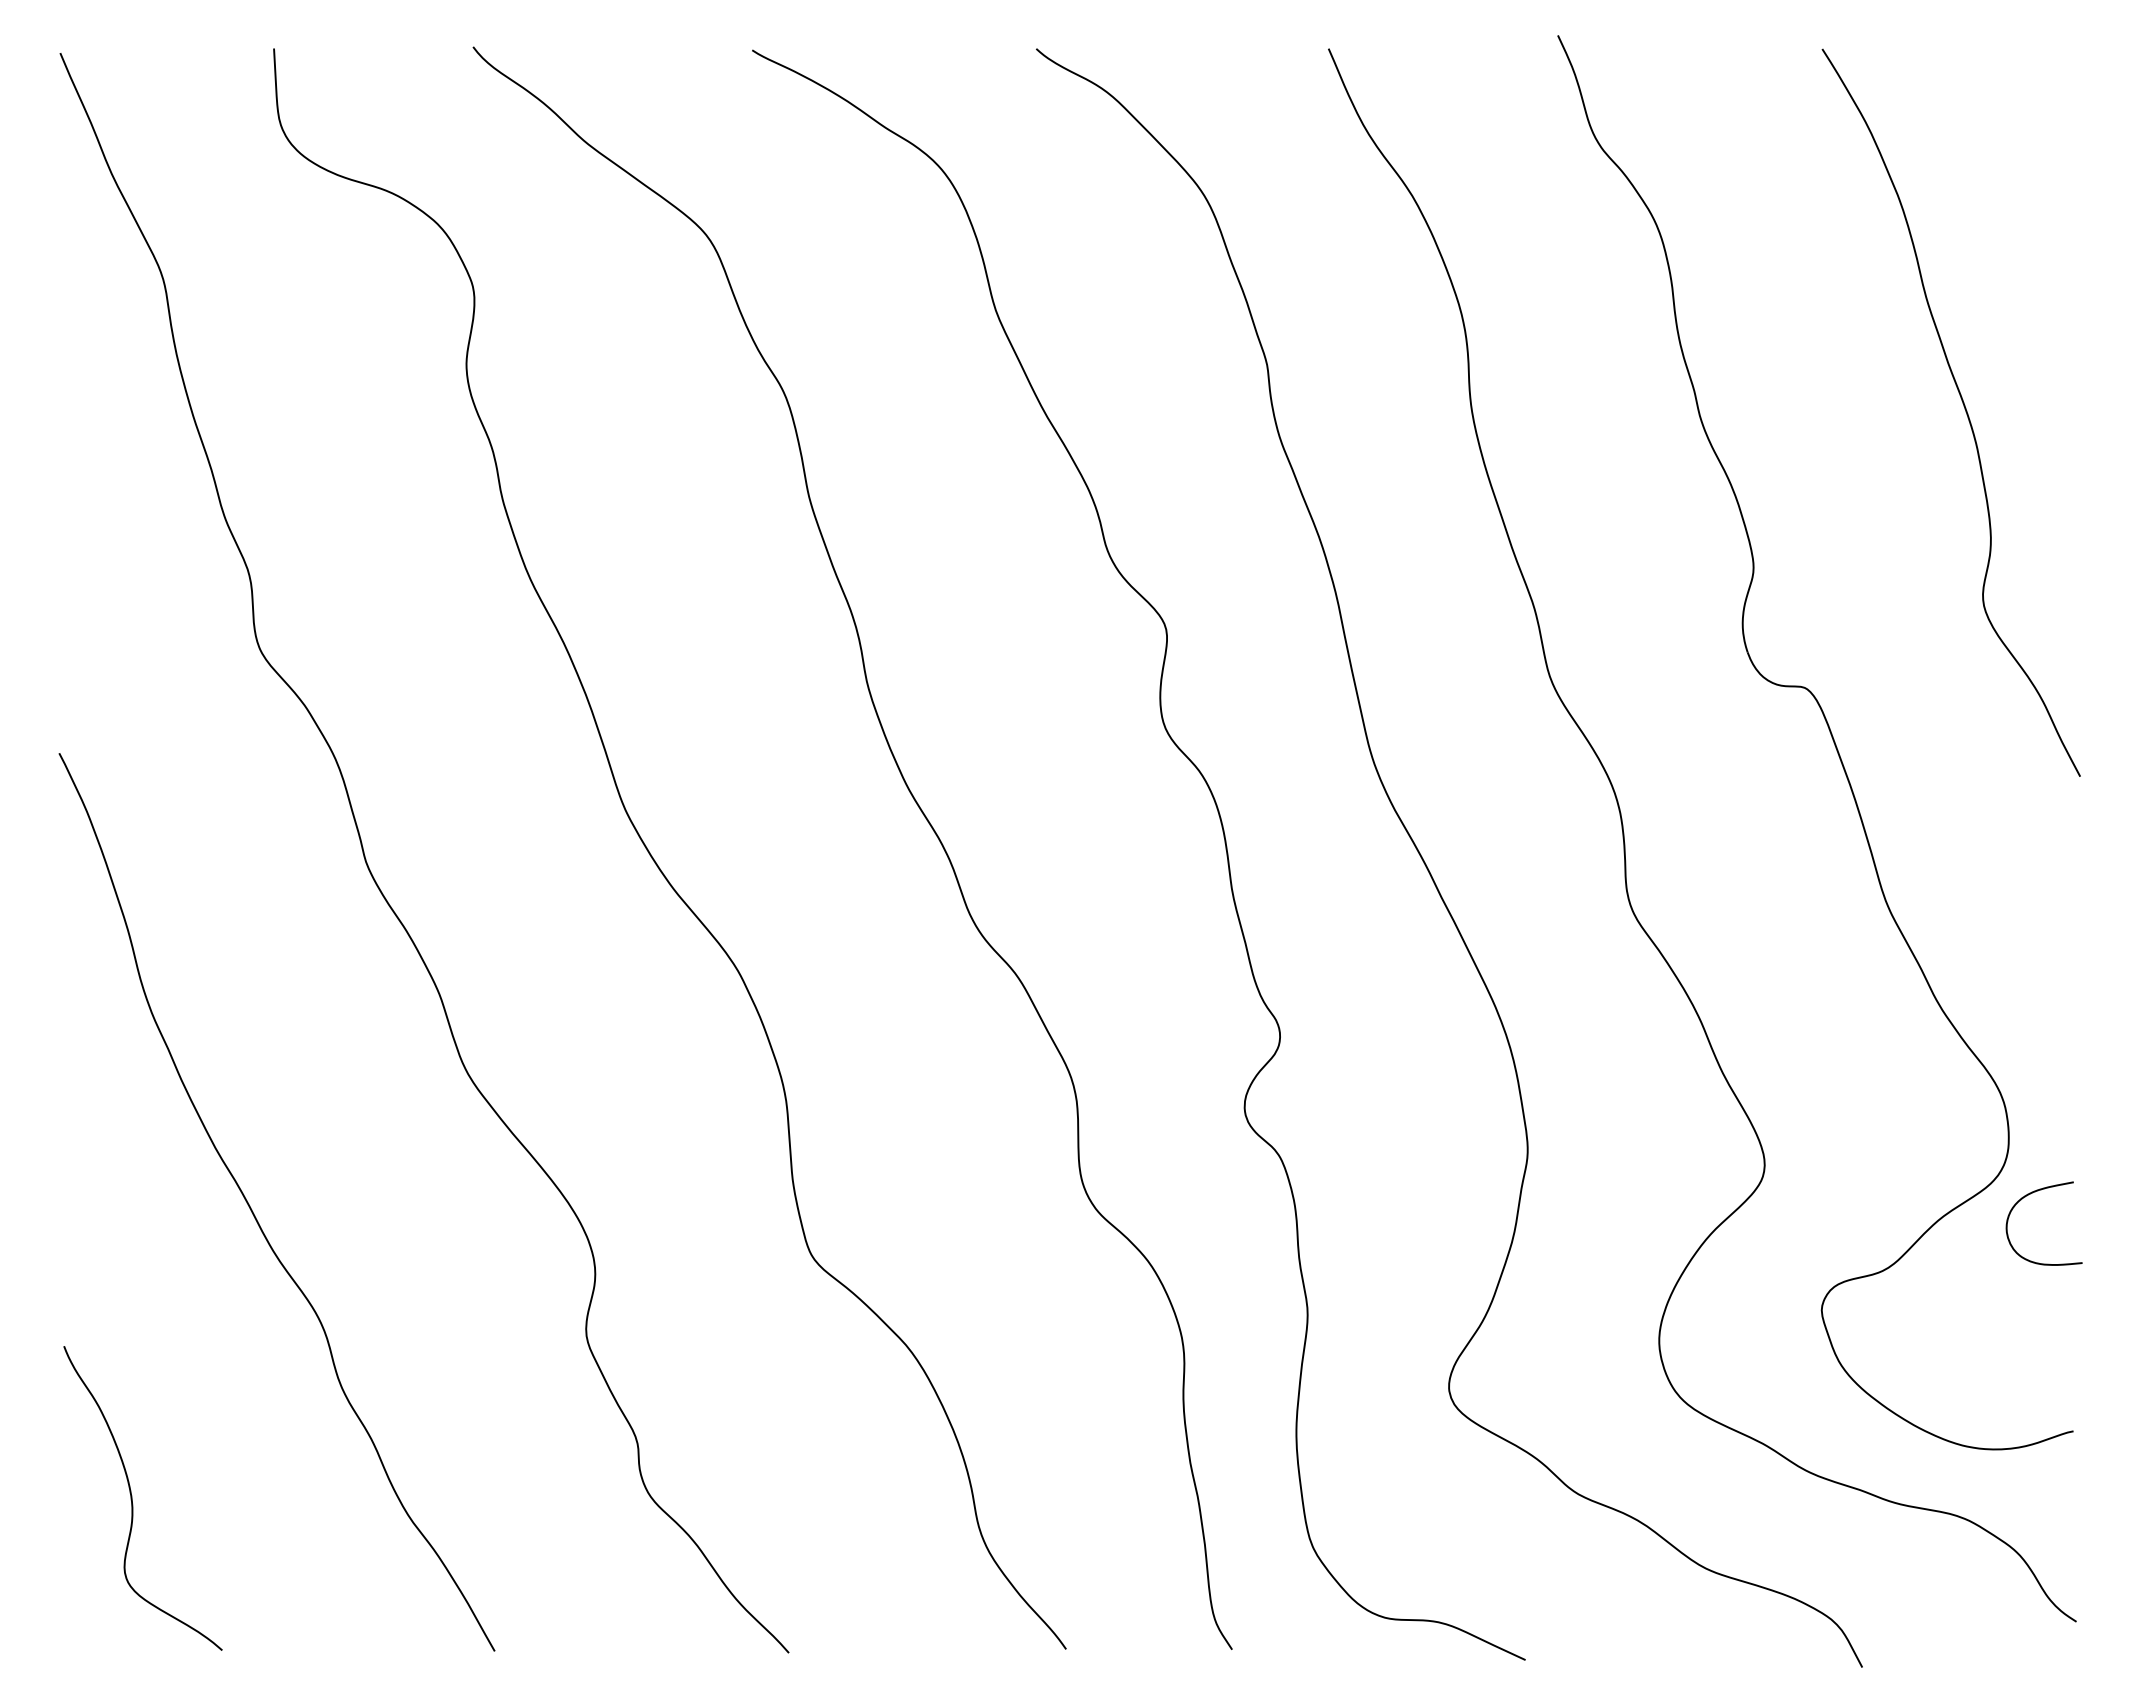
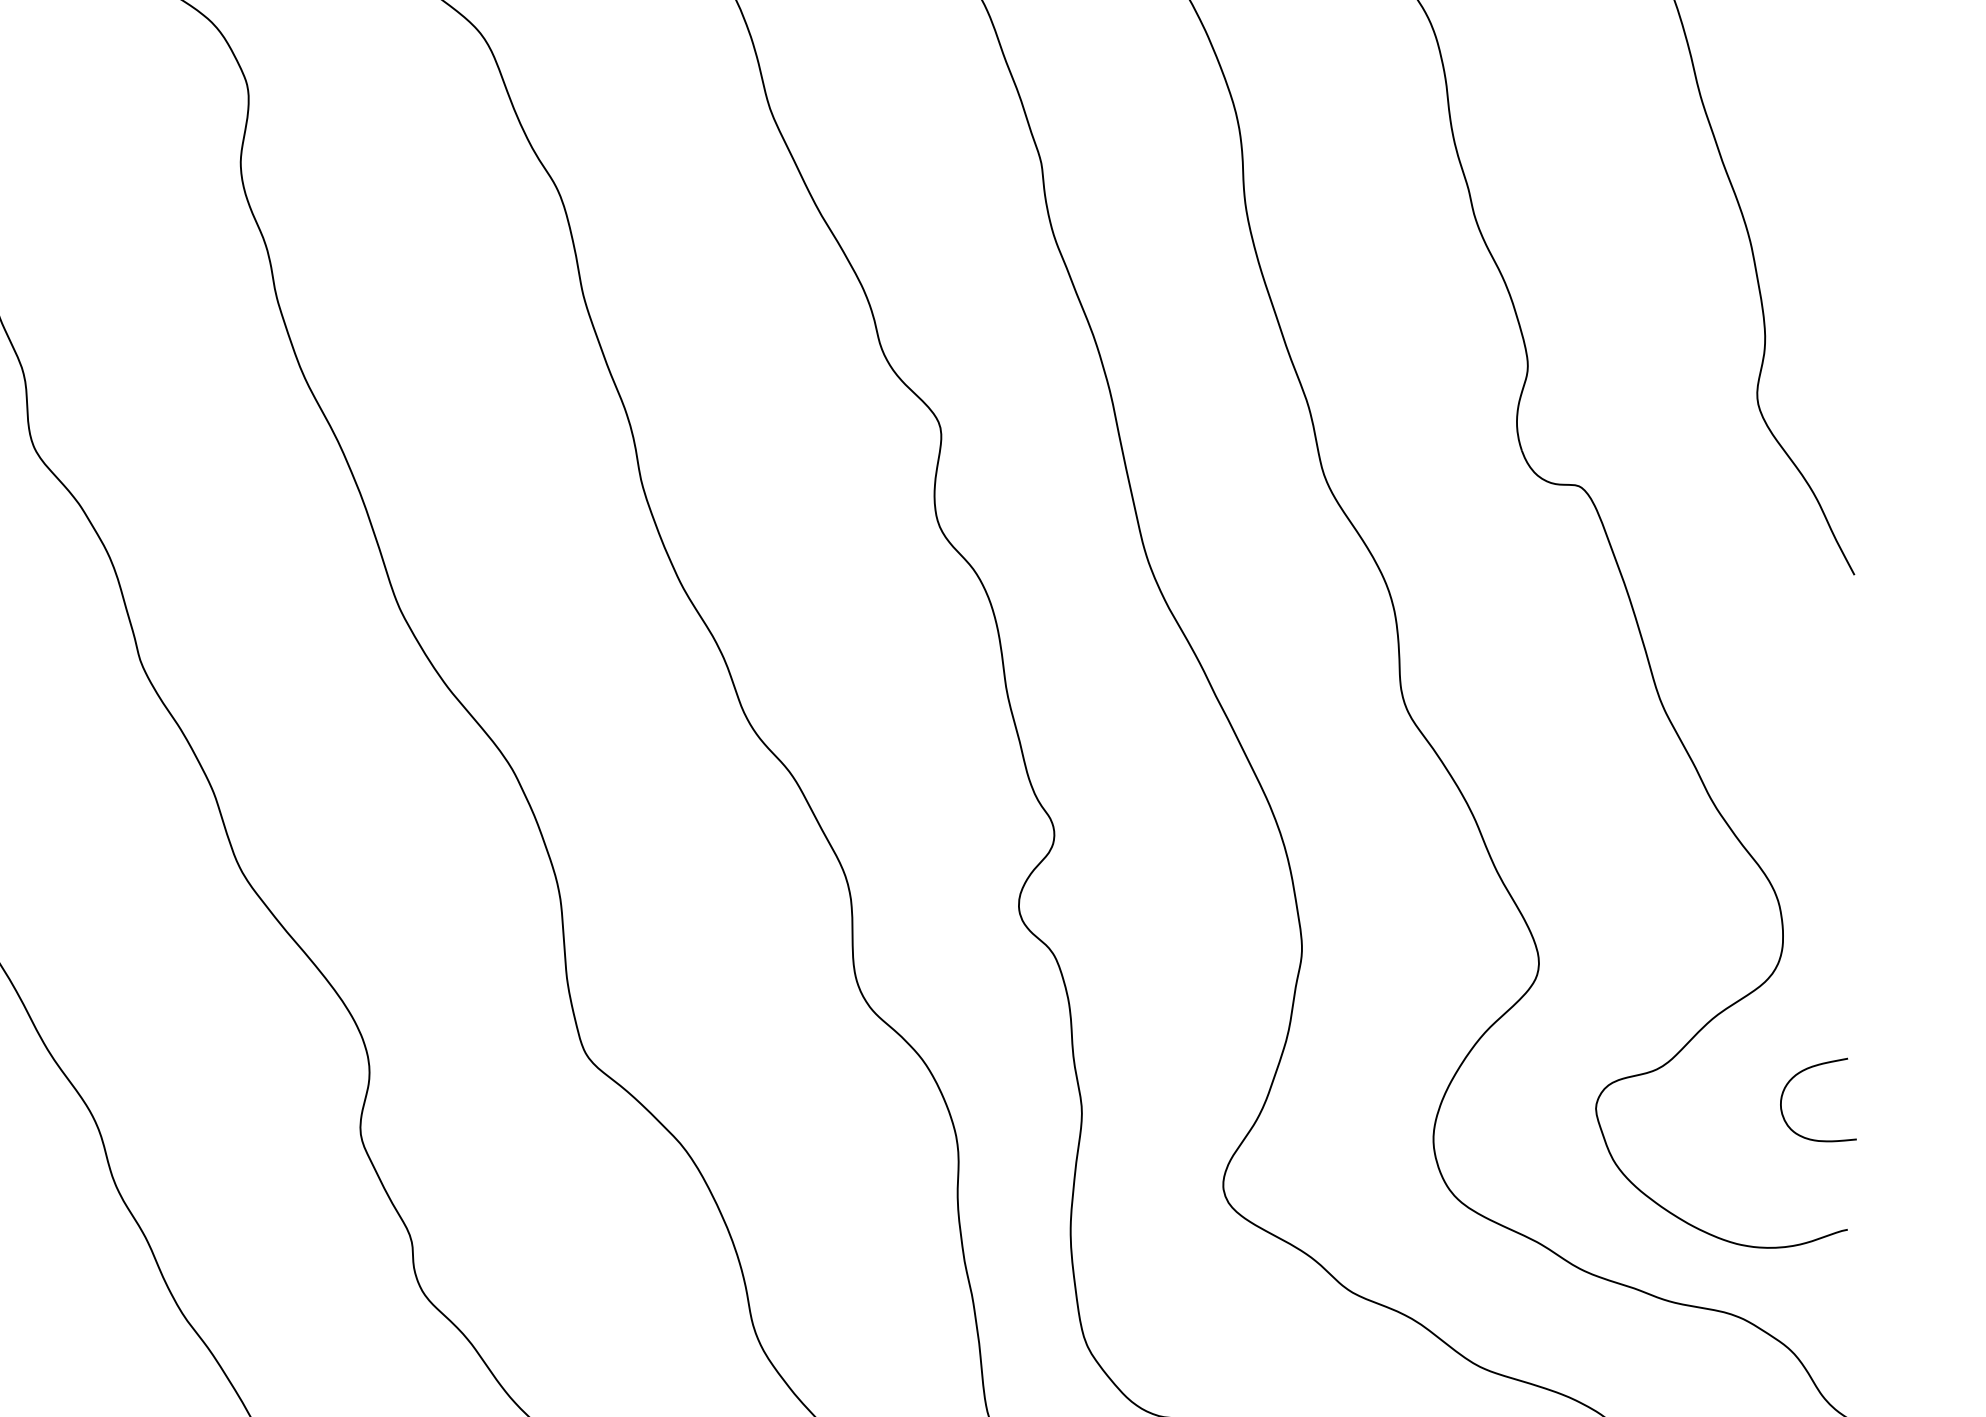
curve: (2025, 1197) -> (1799, 1073), moved

